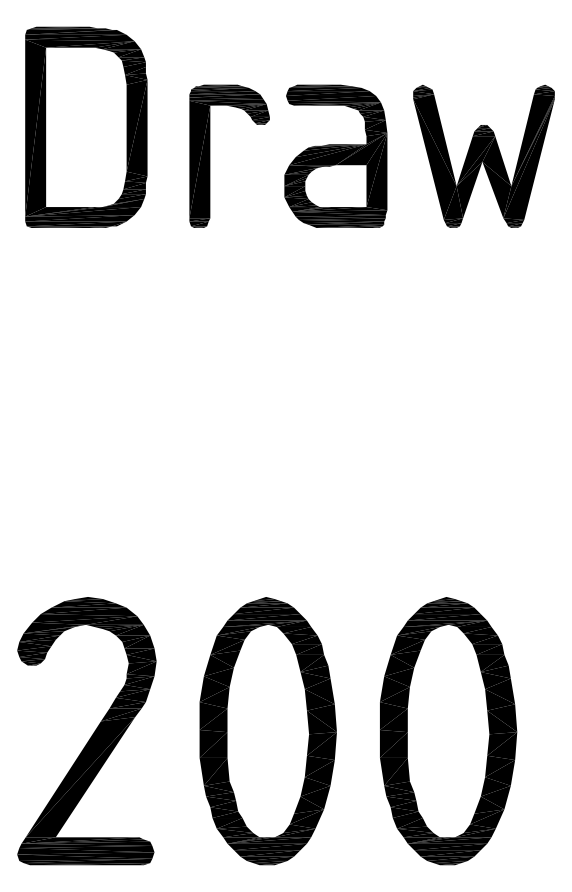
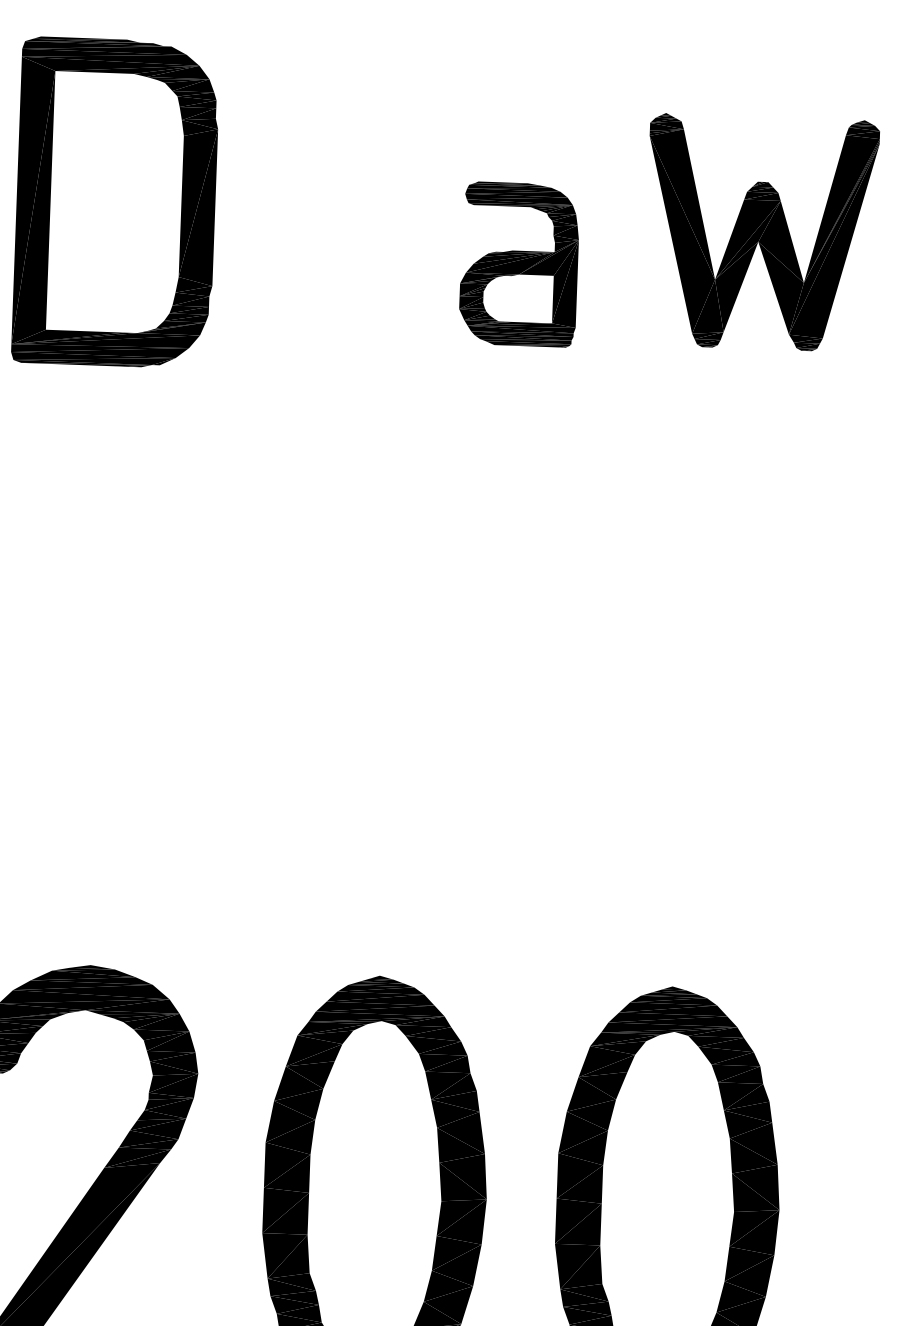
part: (210, 155) -> (315, 255), removed
part: (335, 155) -> (518, 263), size x0.7
part: (483, 155) -> (760, 231), moved

